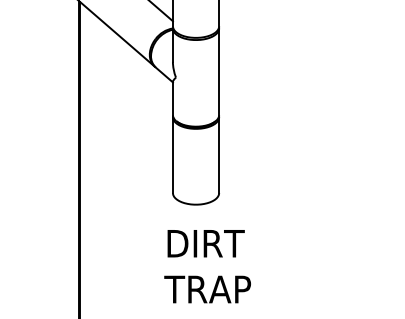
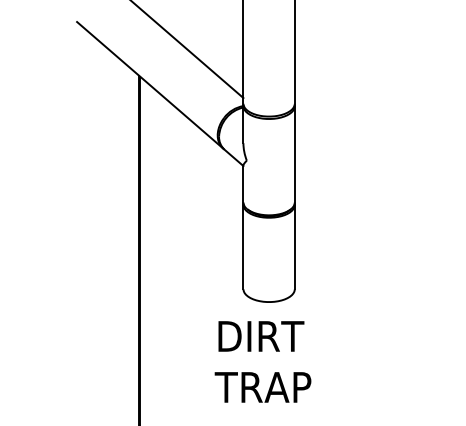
text: (207, 266) -> (262, 361), moved

